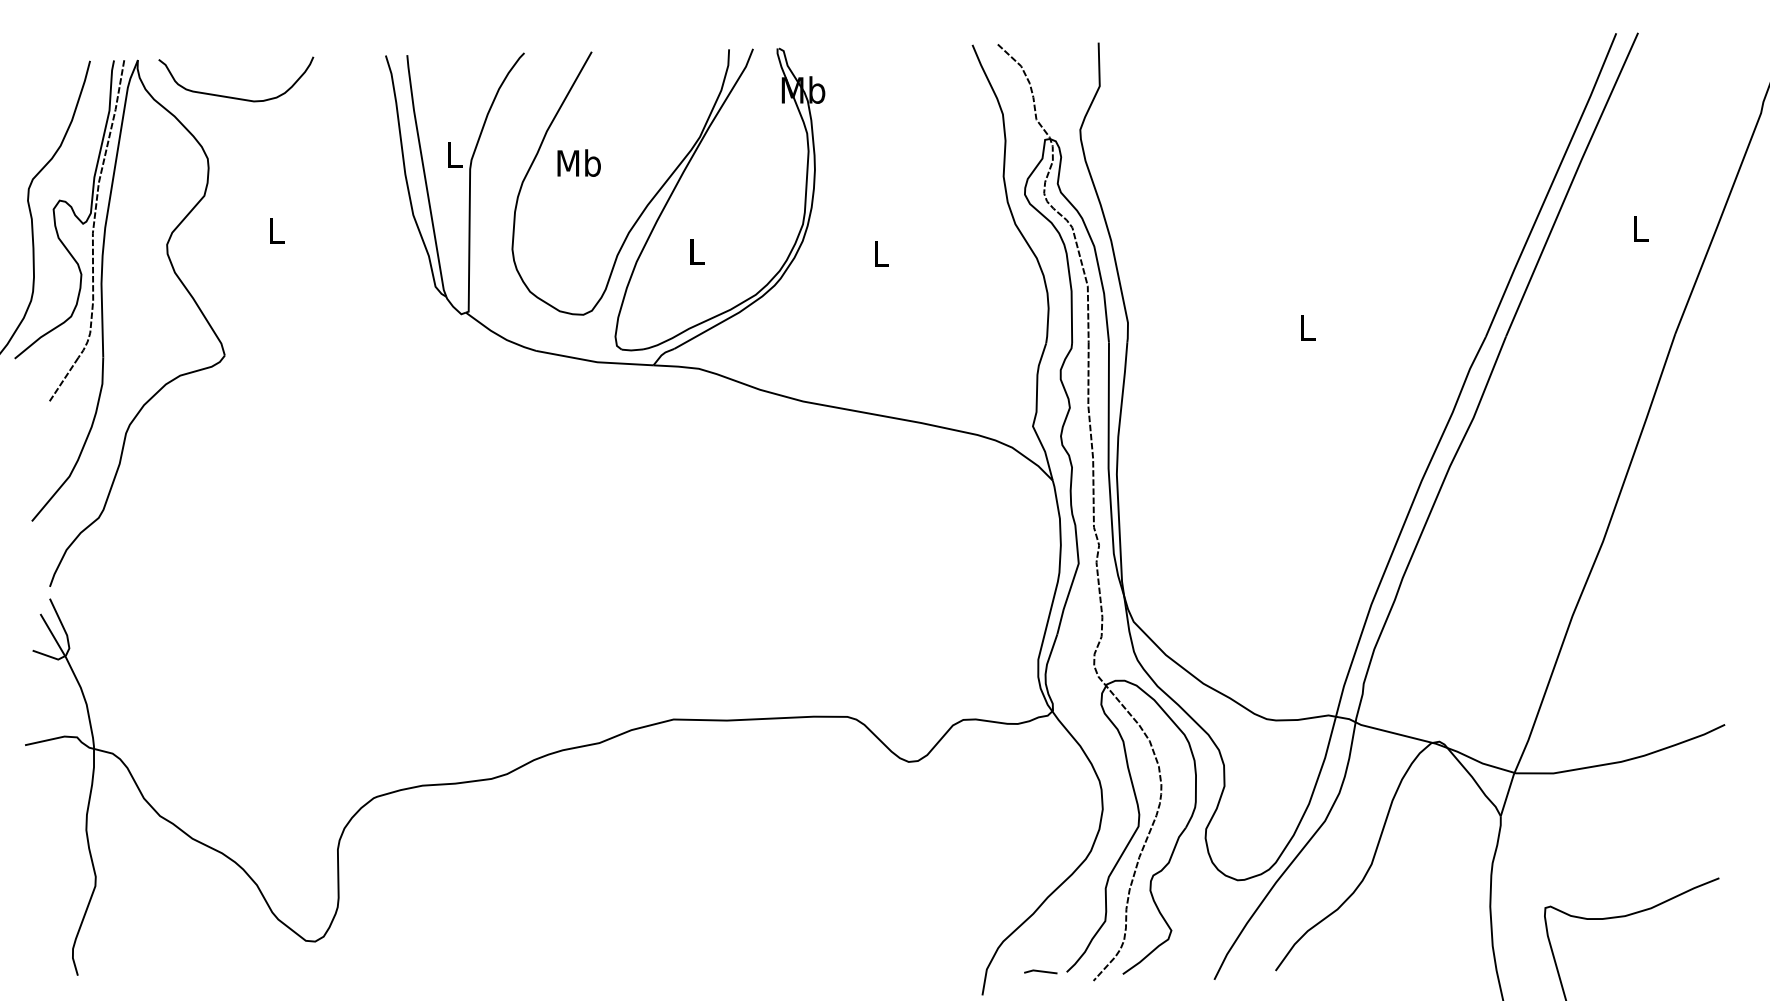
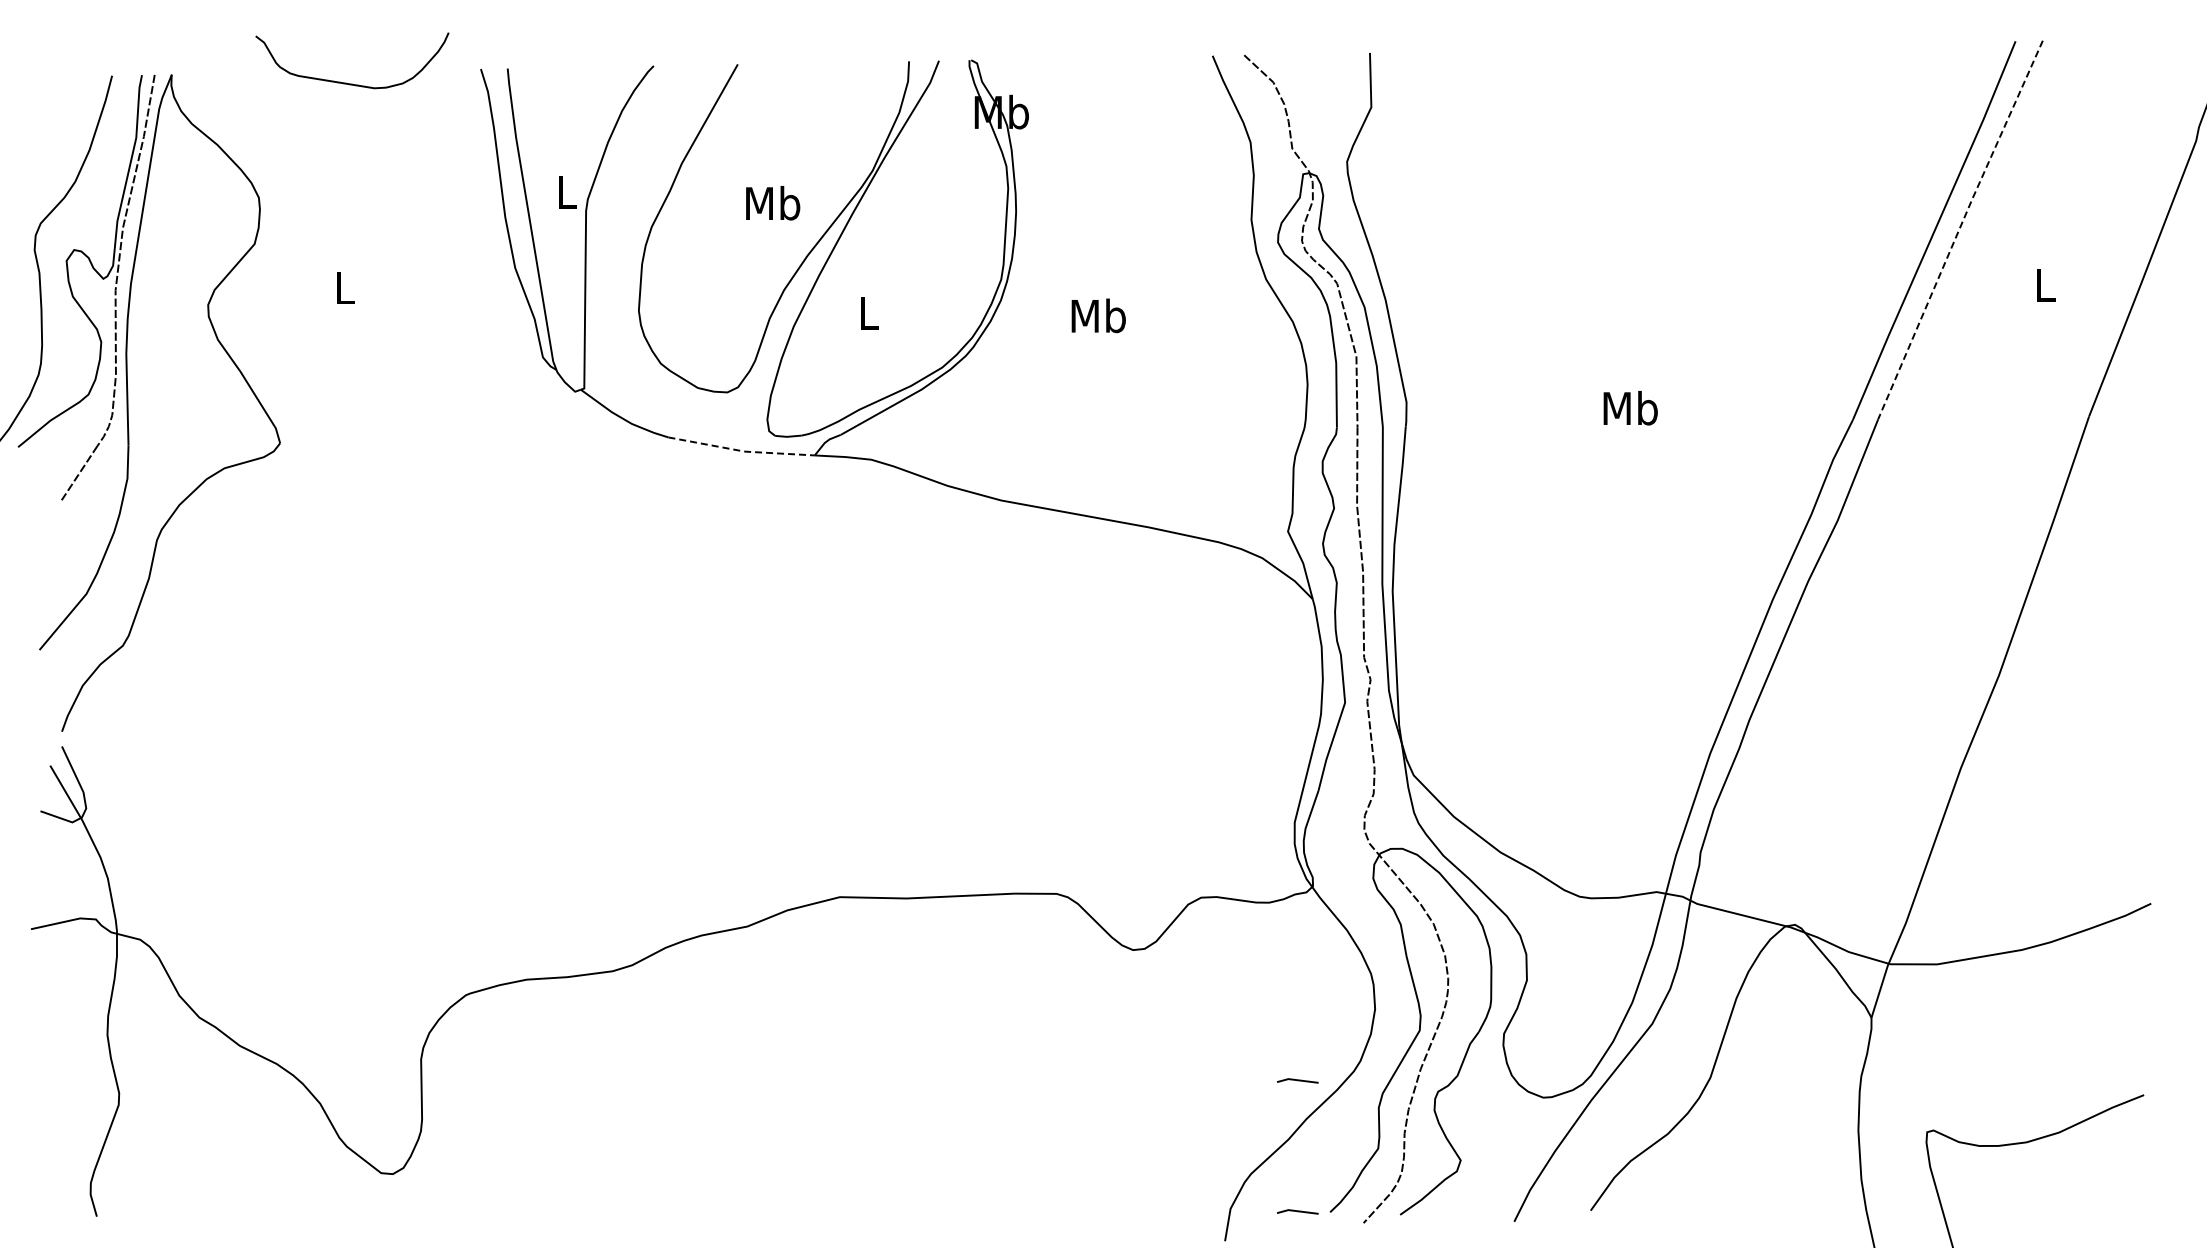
curve: (231, 96) -> (346, 82), moved
text: (579, 163) -> (773, 203), moved
line: (1571, 184) -> (1959, 229), solid -> dashed
text: (880, 253) -> (1098, 315), L -> Mb
text: (1307, 327) -> (1630, 408), L -> Mb
line: (594, 362) -> (741, 451), solid -> dashed
line: (1040, 866) -> (1297, 1080), added

